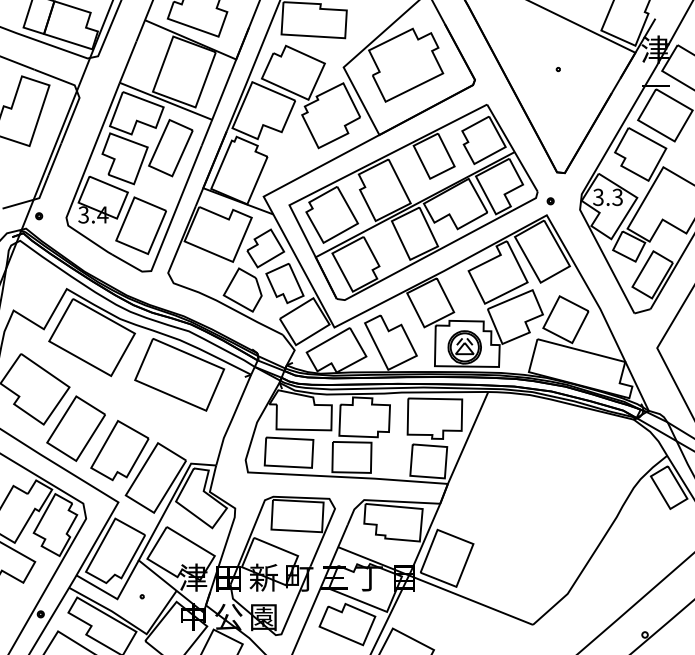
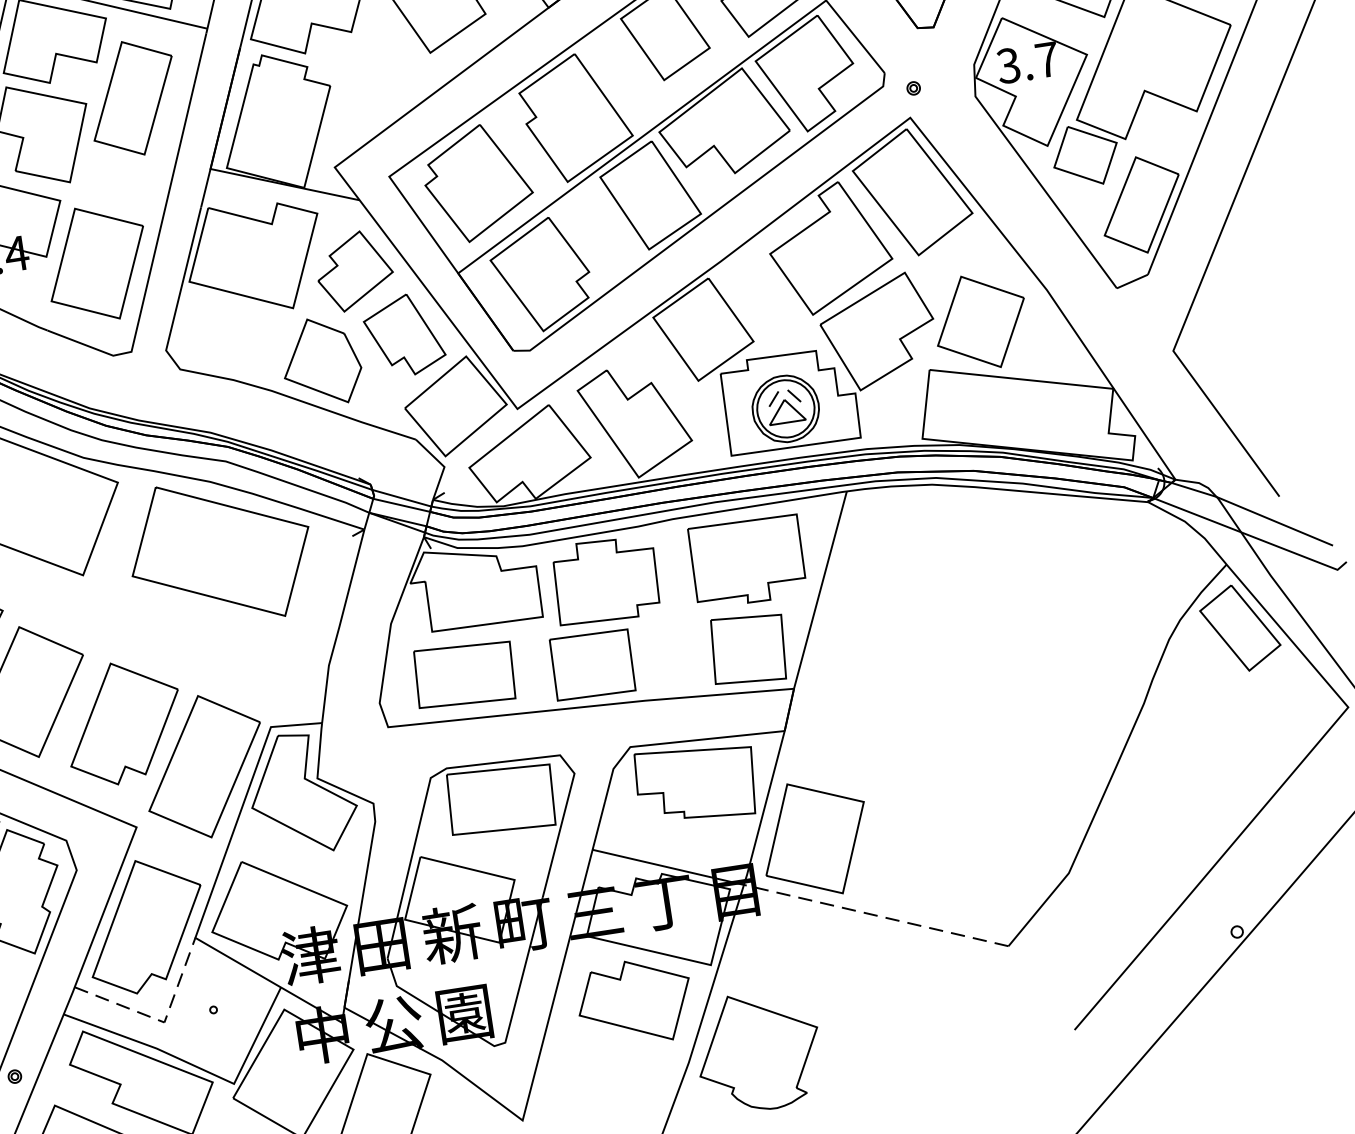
text: (617, 197) -> (1047, 60), 3.3 -> 3.7
line: (116, 598) -> (162, 1021), solid -> dashed
line: (471, 600) -> (877, 916), solid -> dashed

